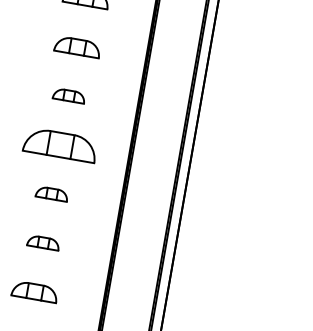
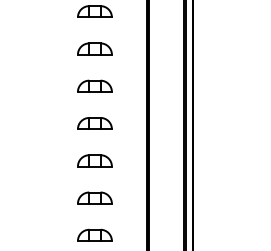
part: (68, 94) -> (94, 85), size x1.43
part: (60, 144) -> (94, 123), size x0.62
part: (51, 193) -> (94, 160), size x1.43
part: (43, 241) -> (94, 197), size x1.43

